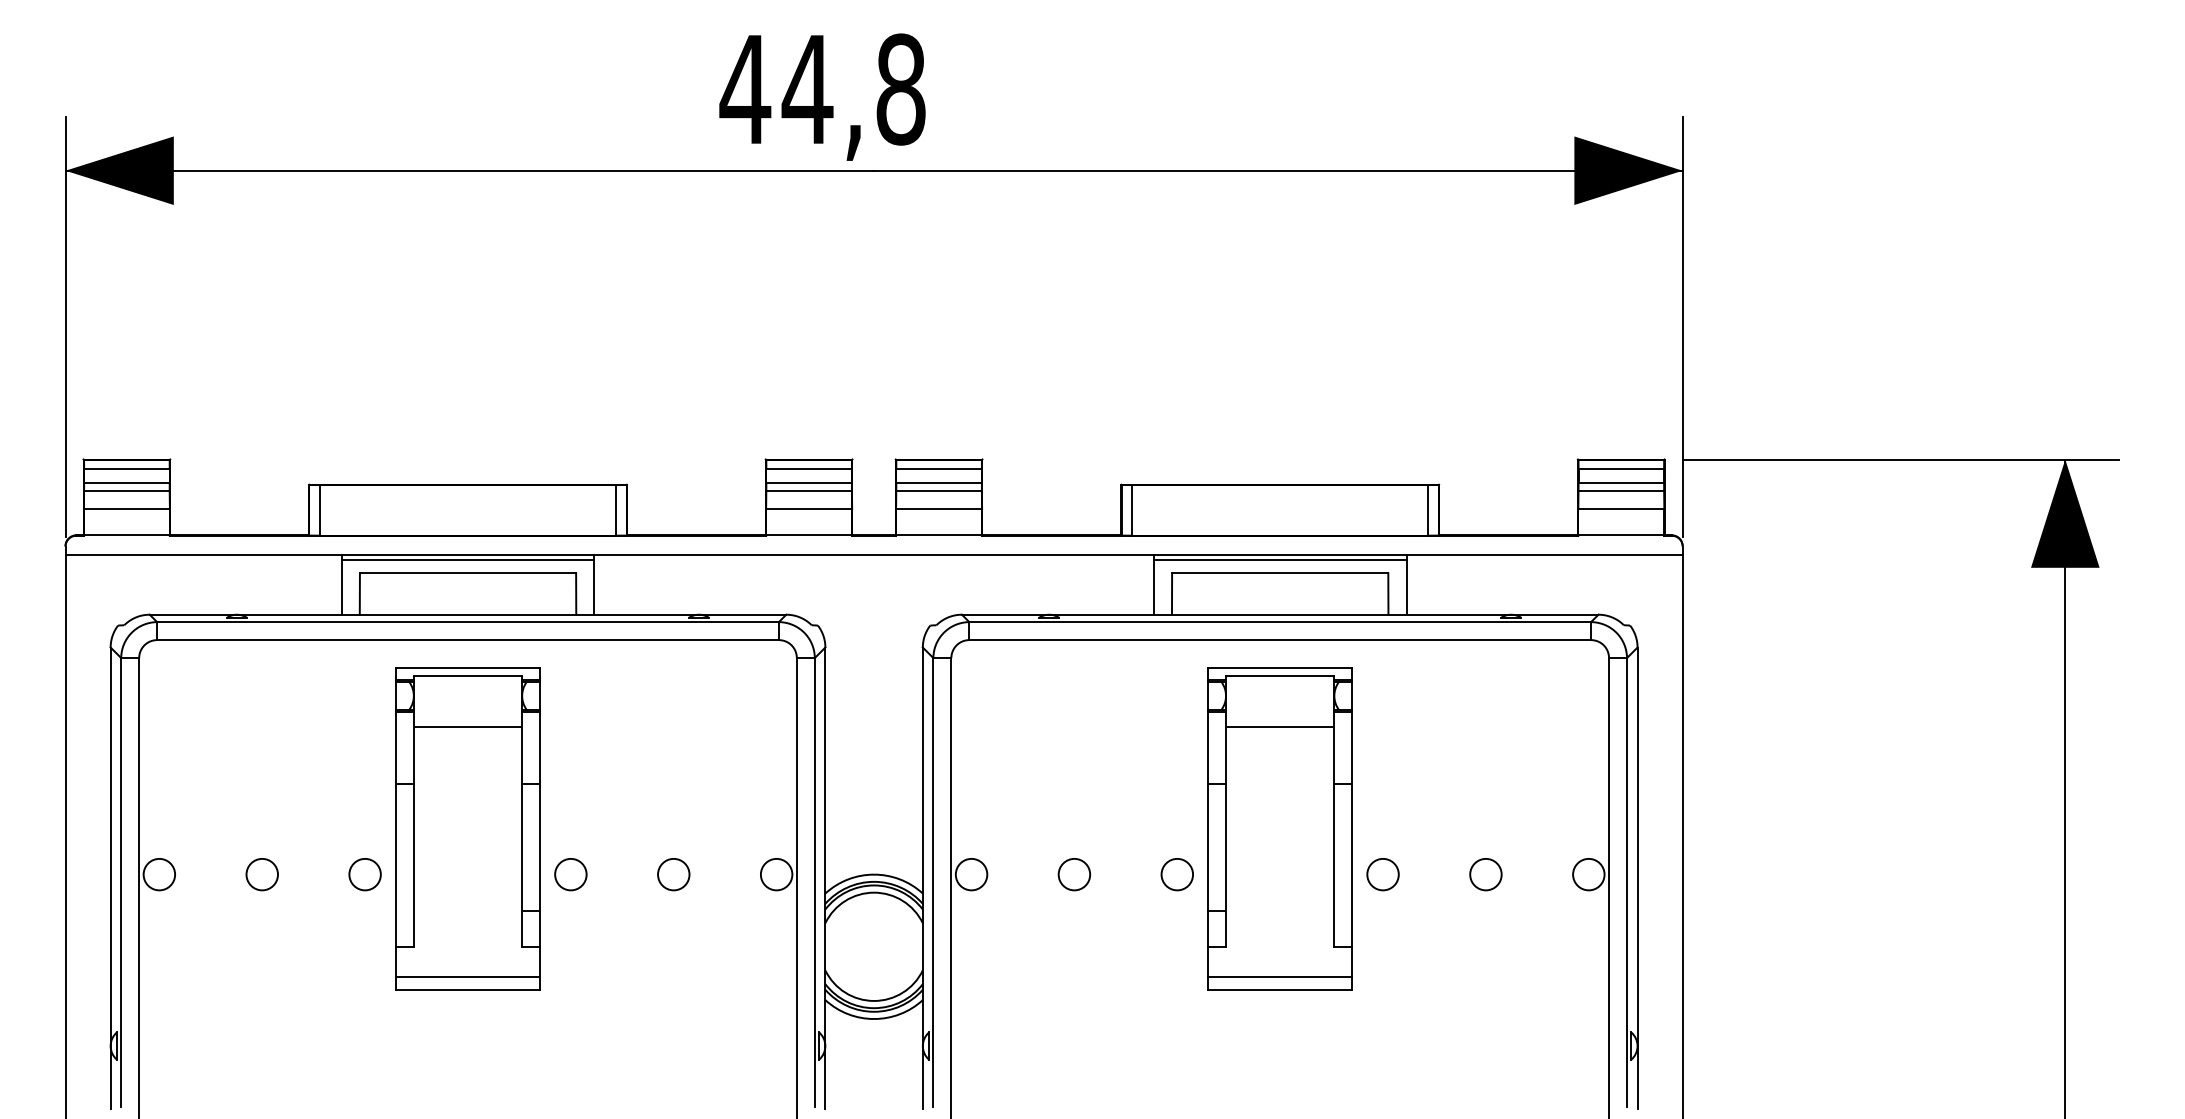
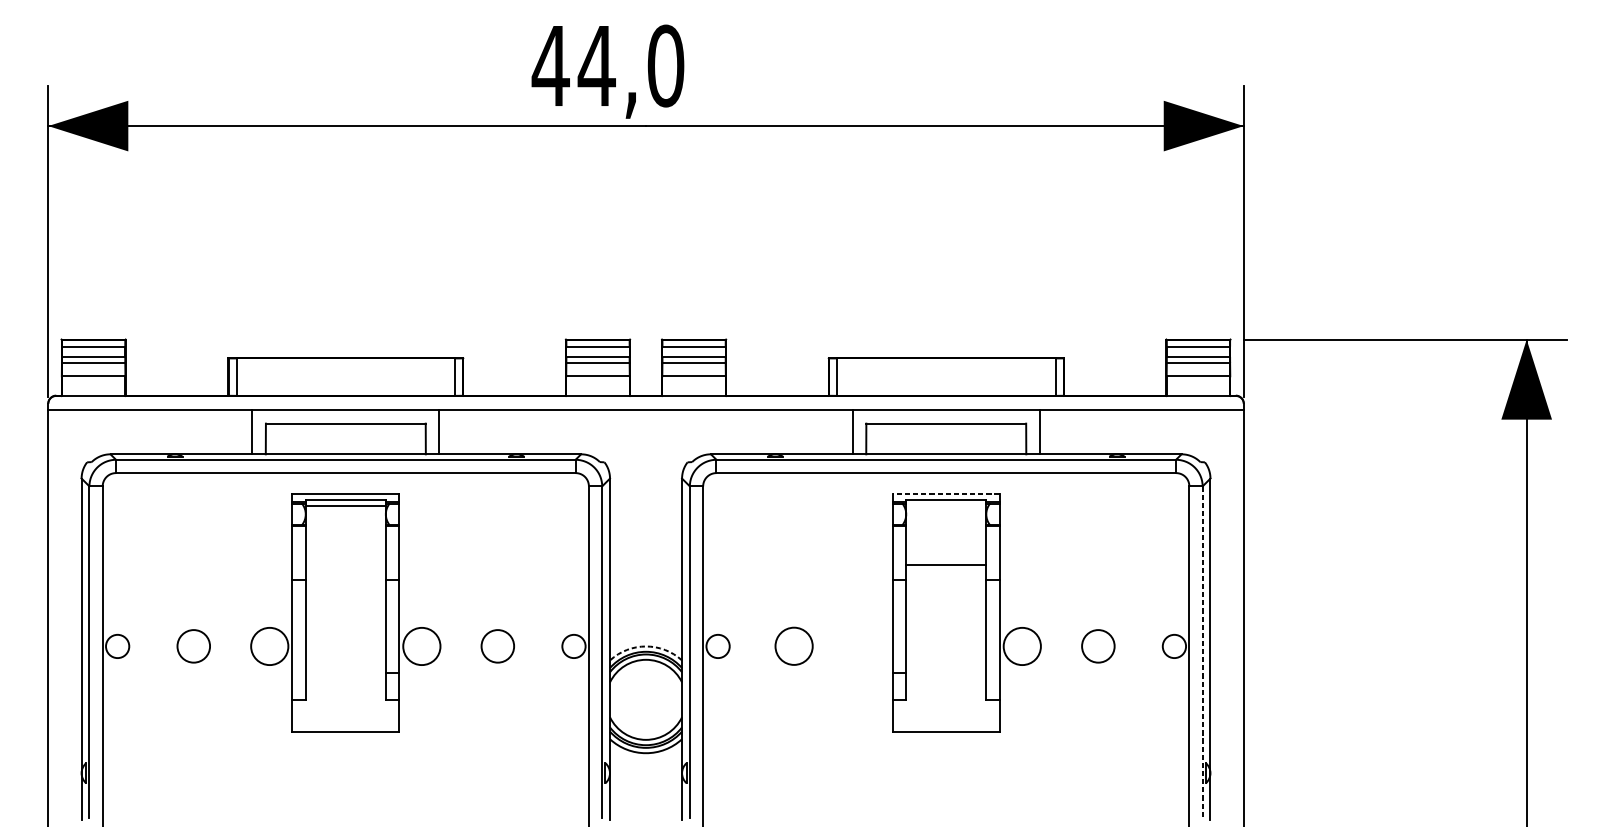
text: (900, 89) -> (665, 66), 44,8 -> 44,0
line: (467, 559) -> (345, 413), removed
line: (1279, 559) -> (945, 413), removed
line: (1279, 668) -> (945, 494), solid -> dashed
line: (467, 727) -> (345, 506), moved
line: (1280, 727) -> (946, 565), moved
circle: (261, 874) -> (193, 646), size x1.4
circle: (364, 874) -> (269, 646), size x1.6
circle: (570, 874) -> (421, 646), size x1.6
circle: (673, 874) -> (497, 646), size x1.4
arc: (874, 874) -> (646, 646), solid -> dashed
circle: (1074, 874) -> (794, 646), size x1.6
circle: (1176, 874) -> (869, 646), removed
circle: (1382, 874) -> (1021, 646), size x1.6
circle: (1485, 874) -> (1098, 646), size x1.4
line: (1627, 882) -> (1203, 652), solid -> dashed
line: (467, 977) -> (345, 722), removed
line: (1280, 977) -> (946, 722), removed

